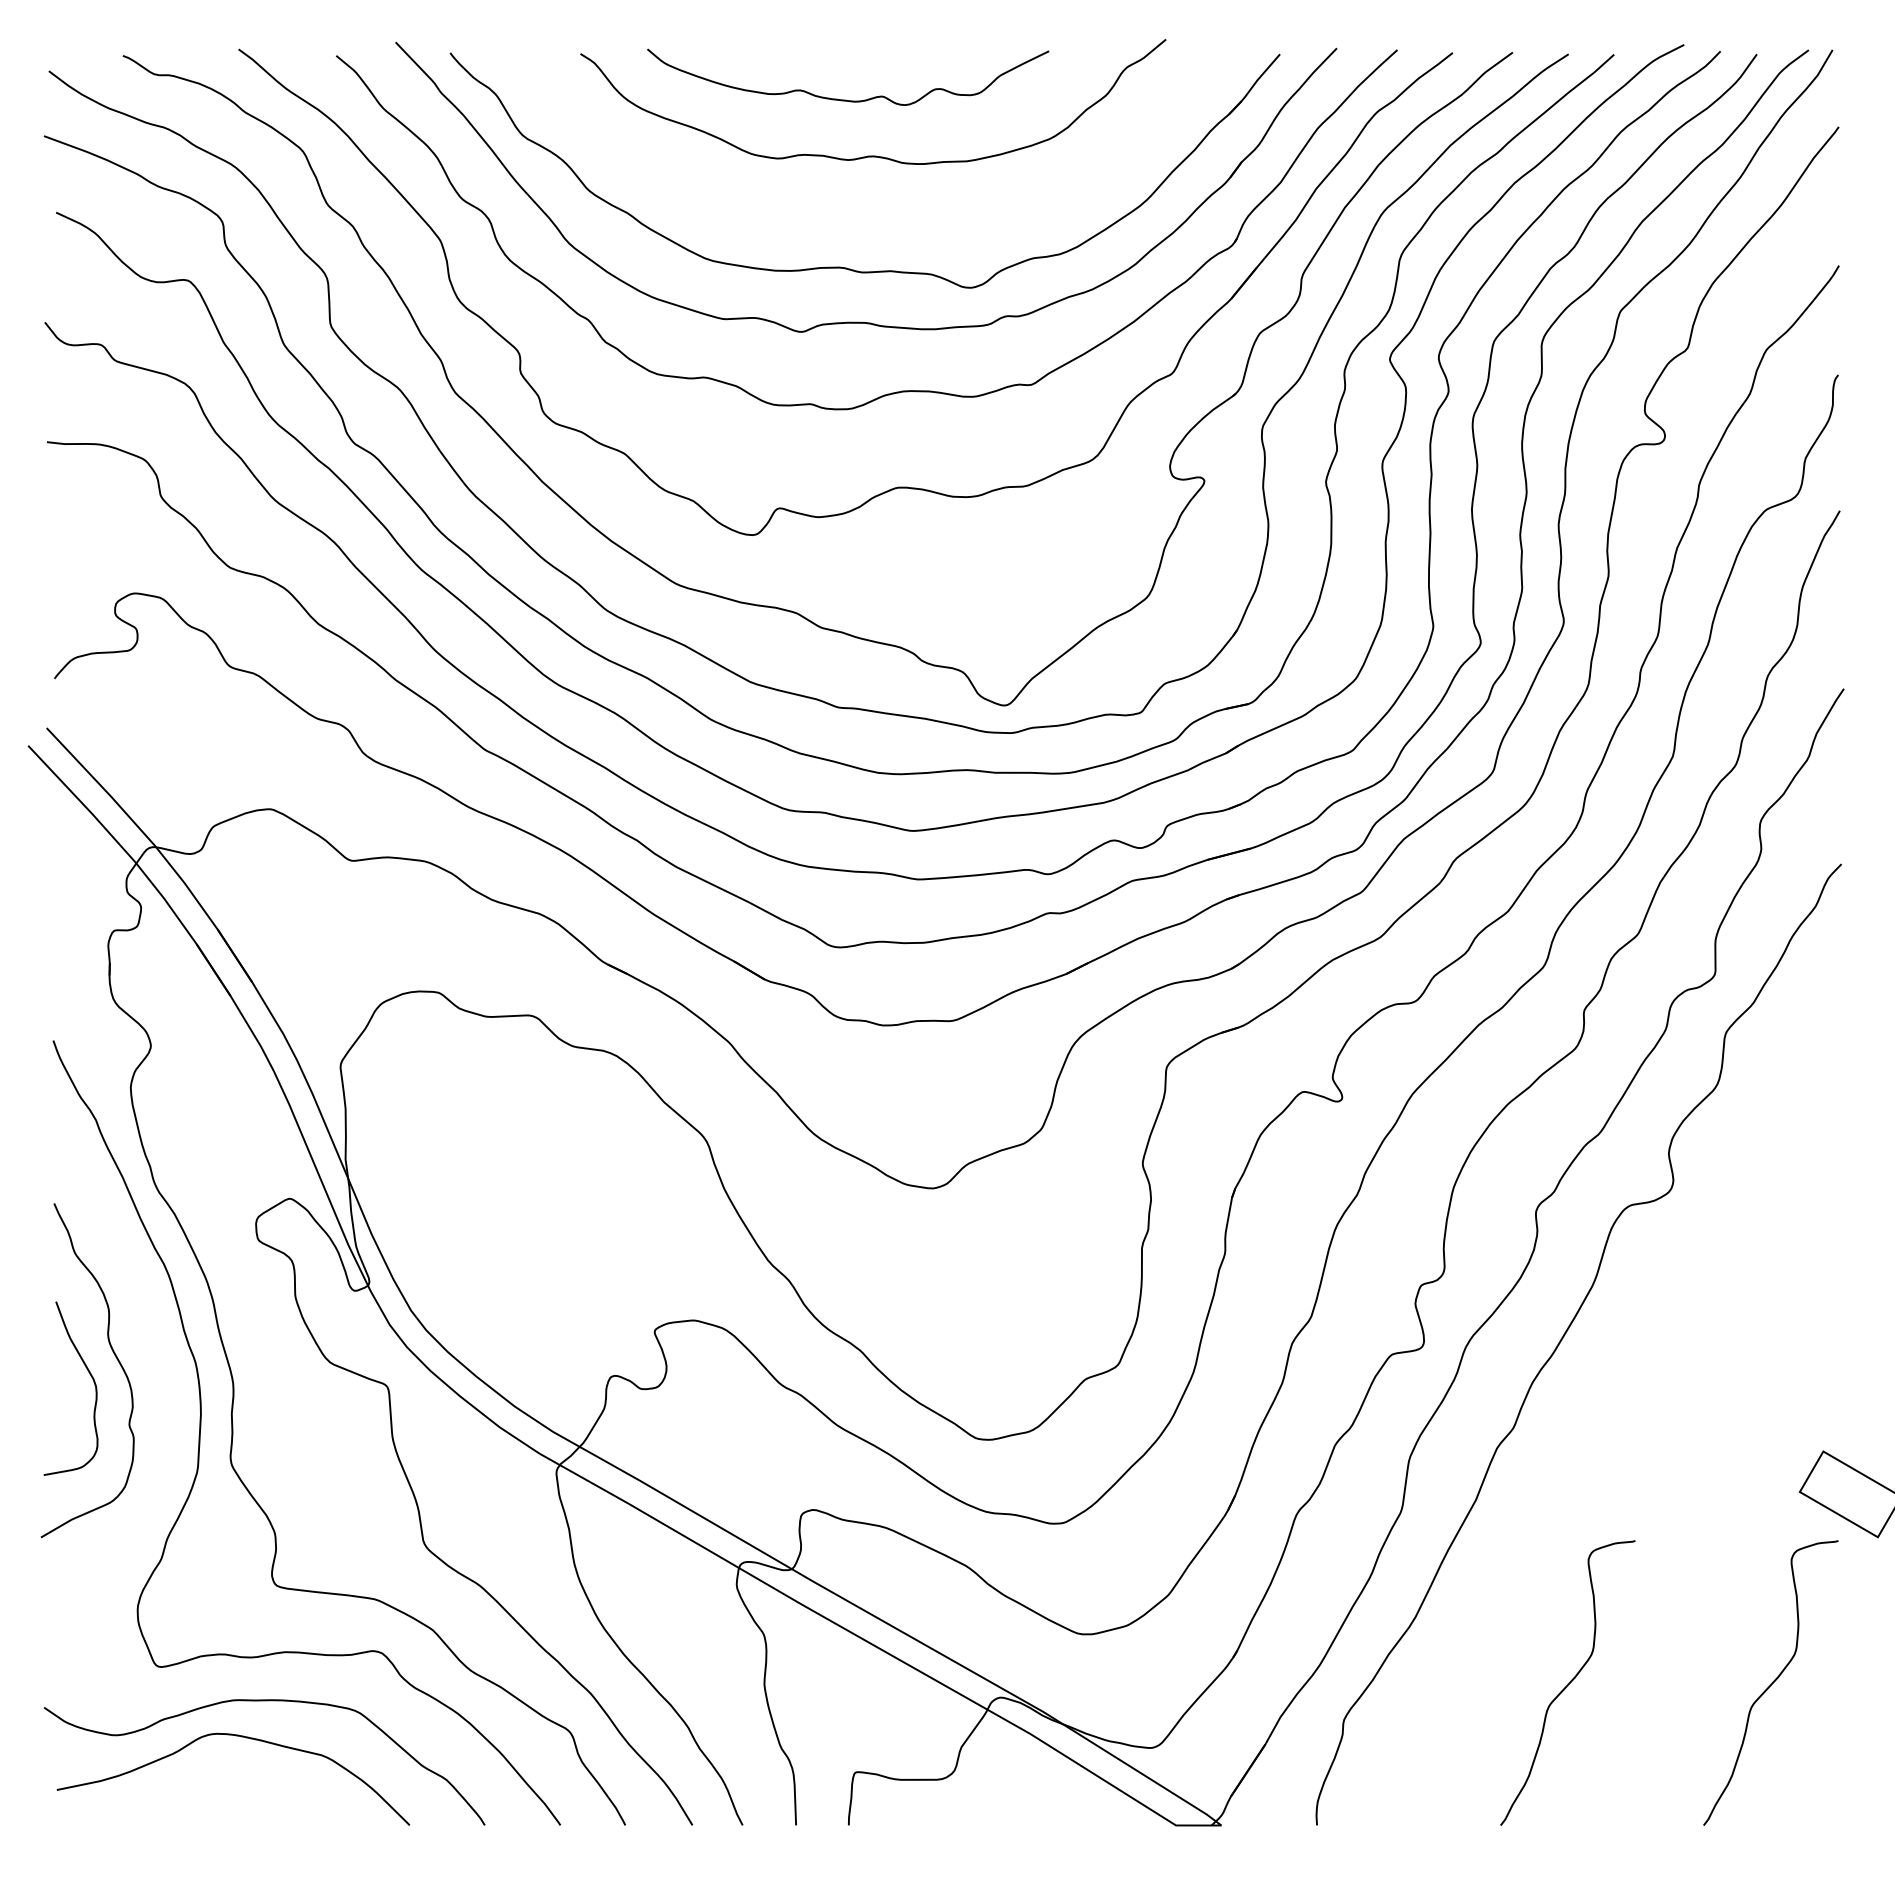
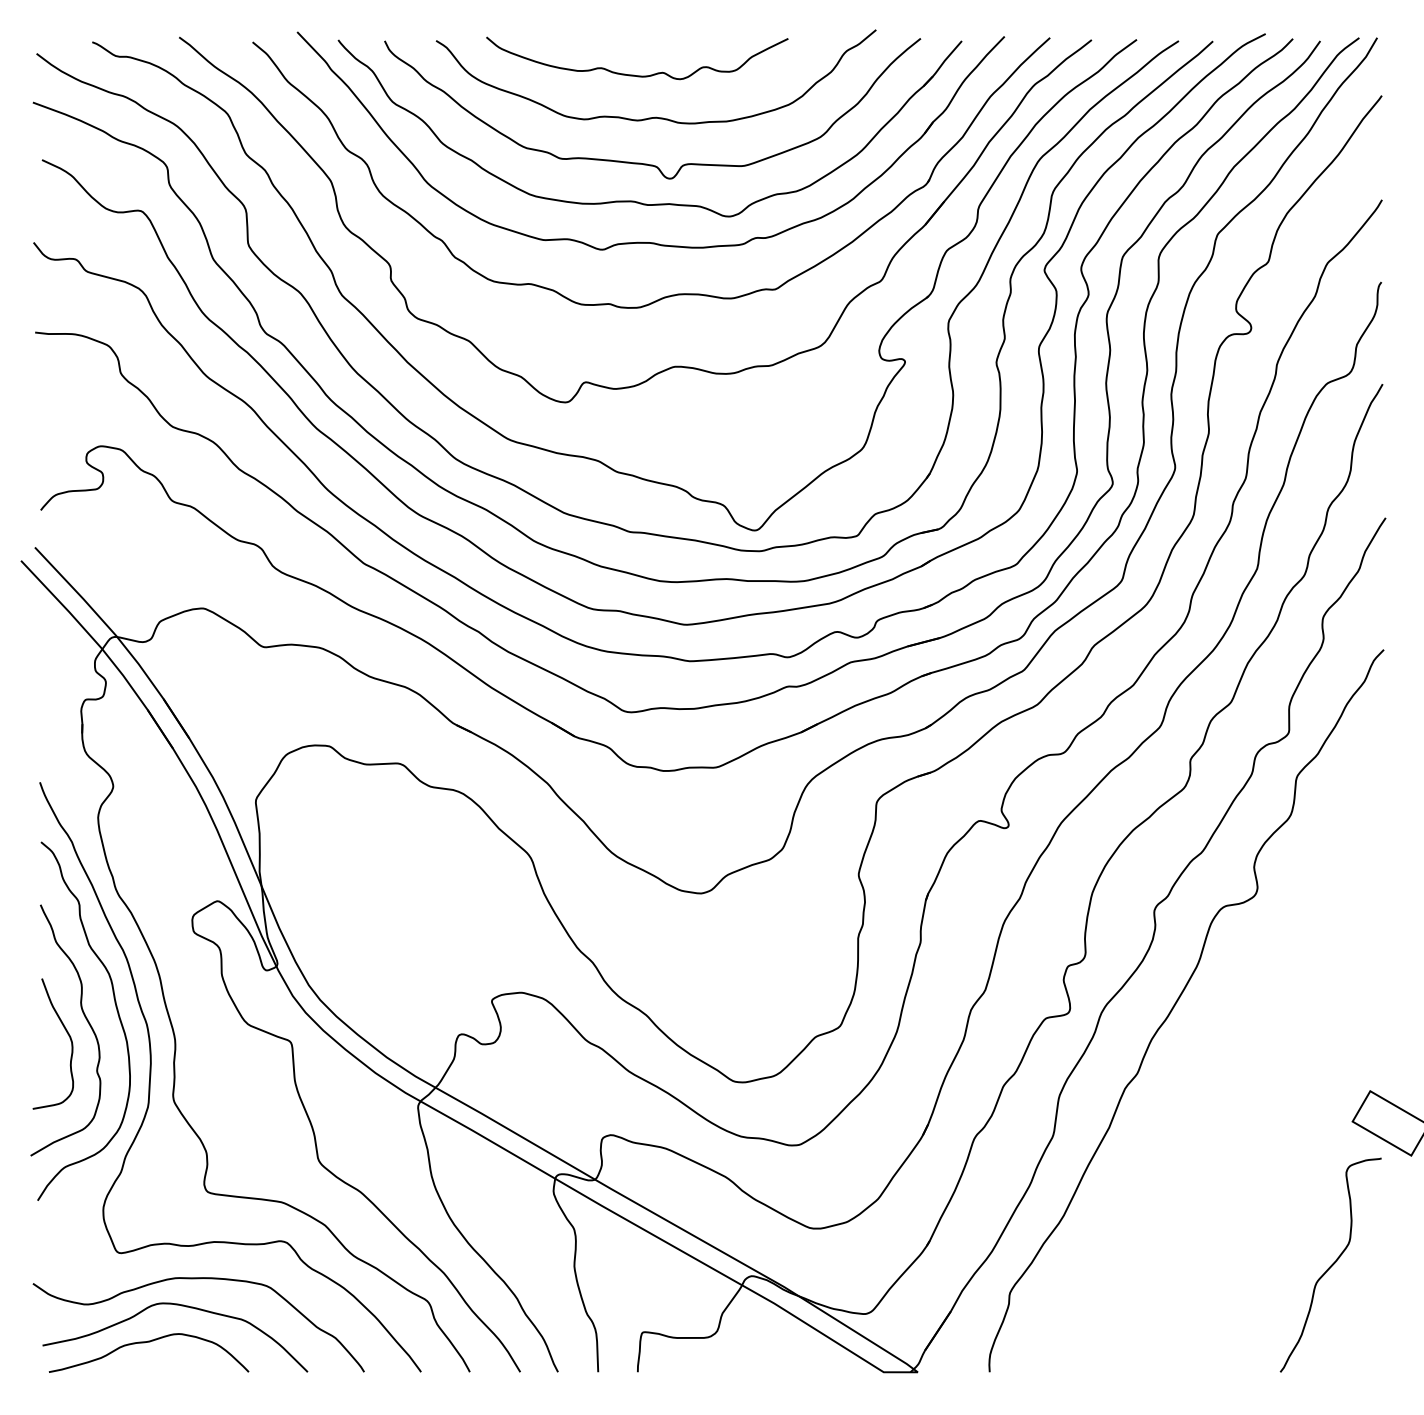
curve: (854, 216) -> (642, 162), added
curve: (155, 1344) -> (116, 1010), added
curve: (1568, 1682) -> (1178, 1264), removed
curve: (195, 1786) -> (146, 1342), added

